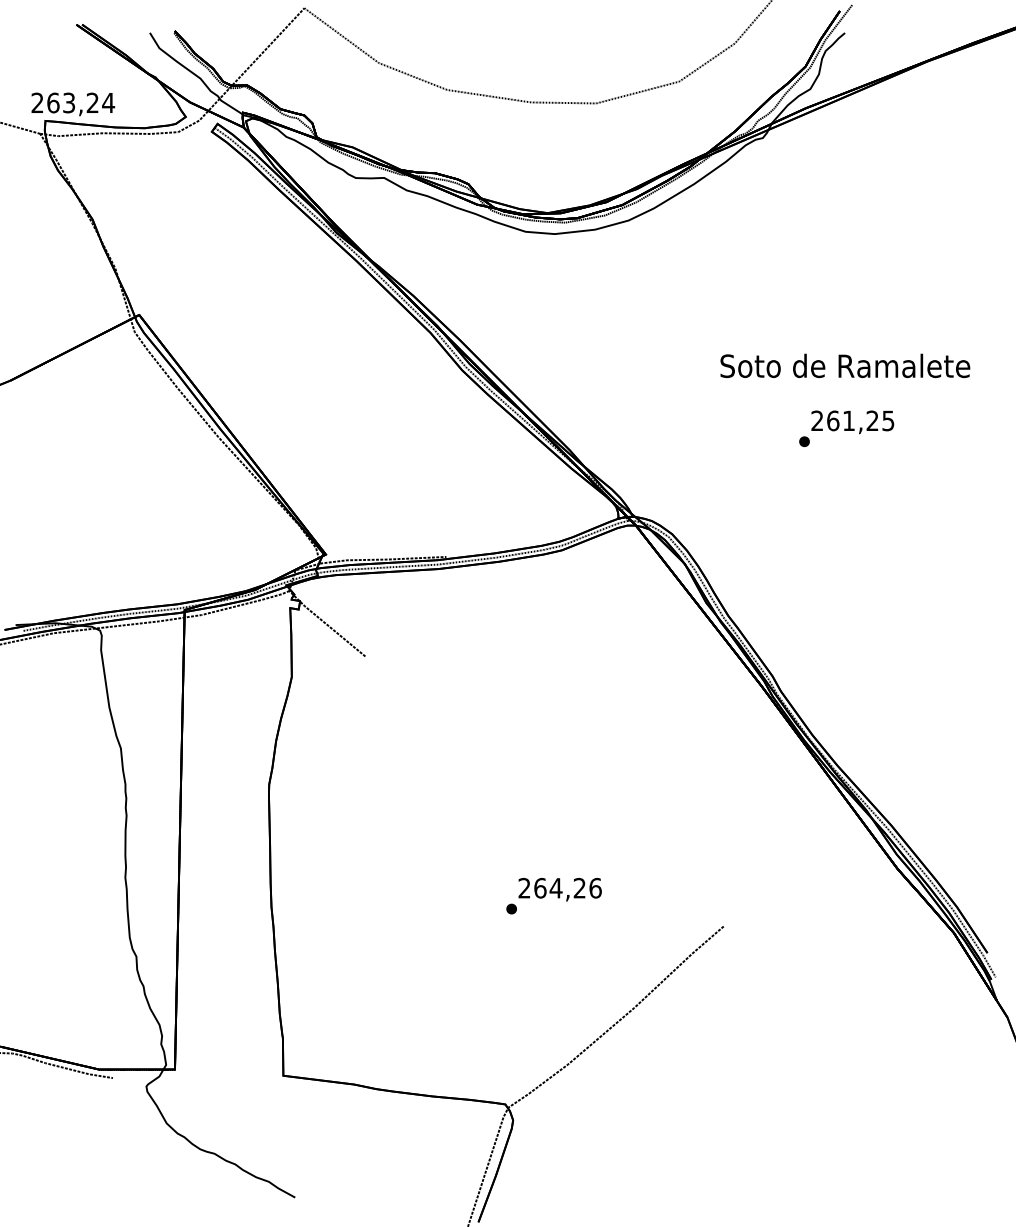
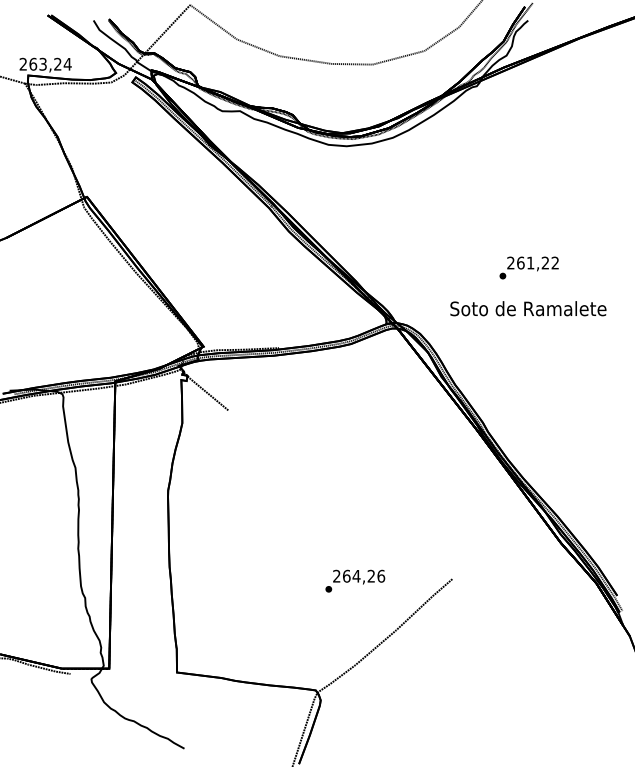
text: (845, 365) -> (528, 308), moved
text: (887, 419) -> (554, 262), 261,25 -> 261,22
text: (554, 894) -> (355, 580), moved

